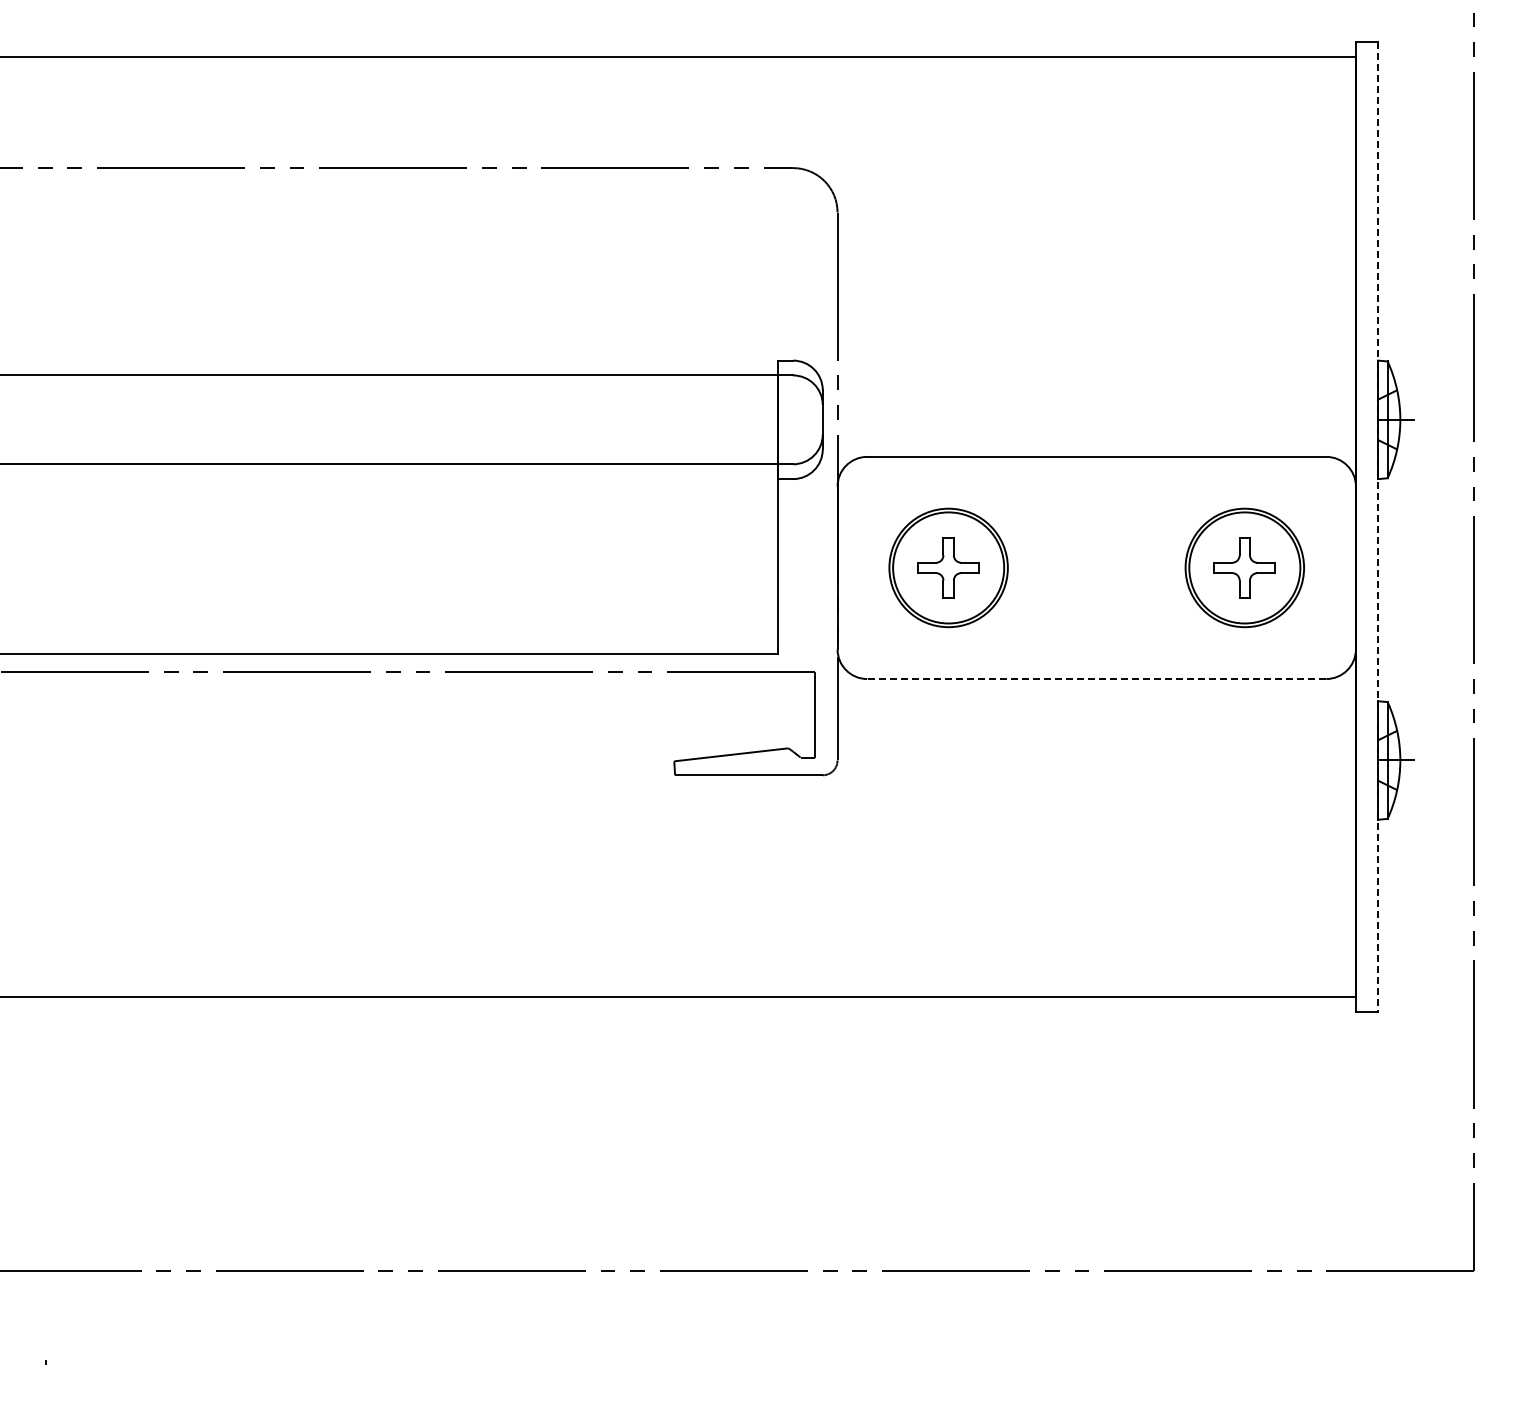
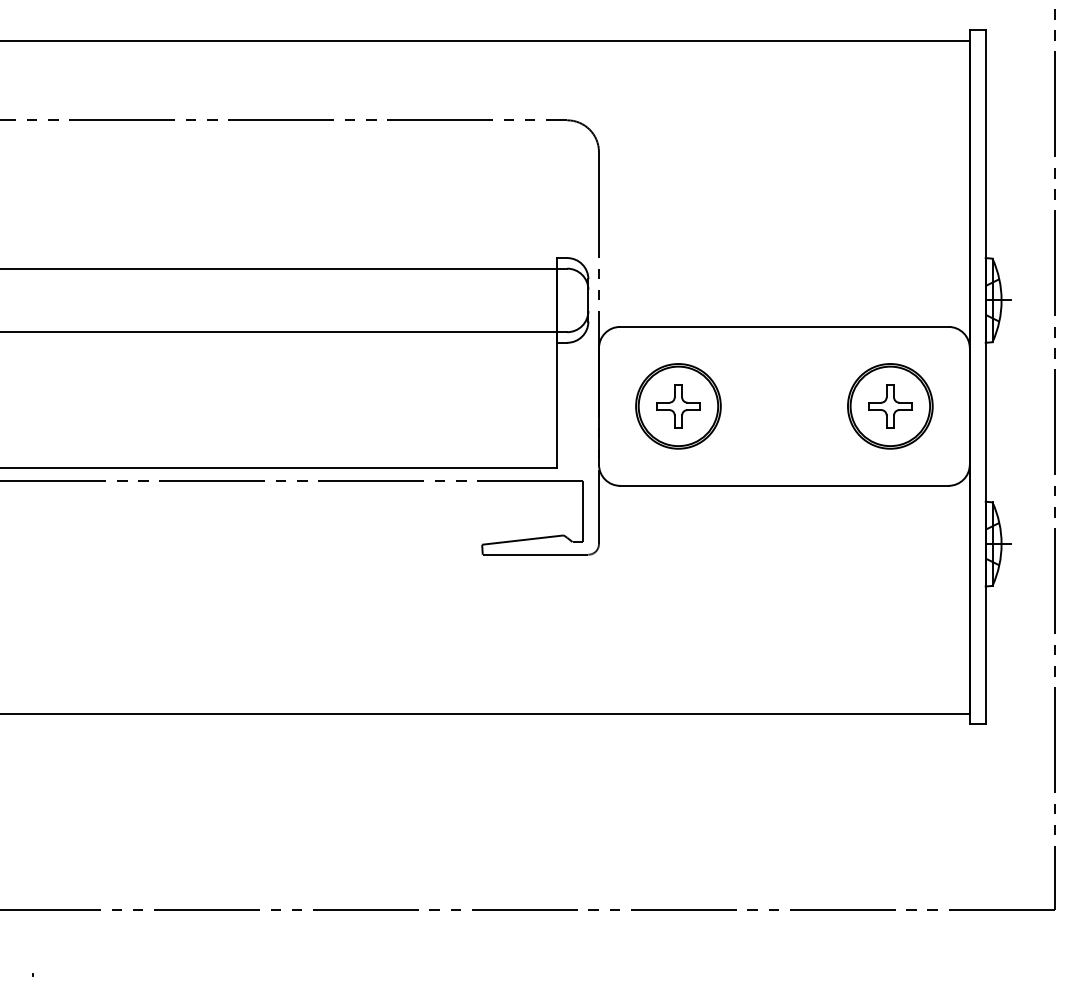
line: (1378, 527) -> (985, 377), dashed -> solid
line: (1096, 679) -> (784, 486), dashed -> solid

